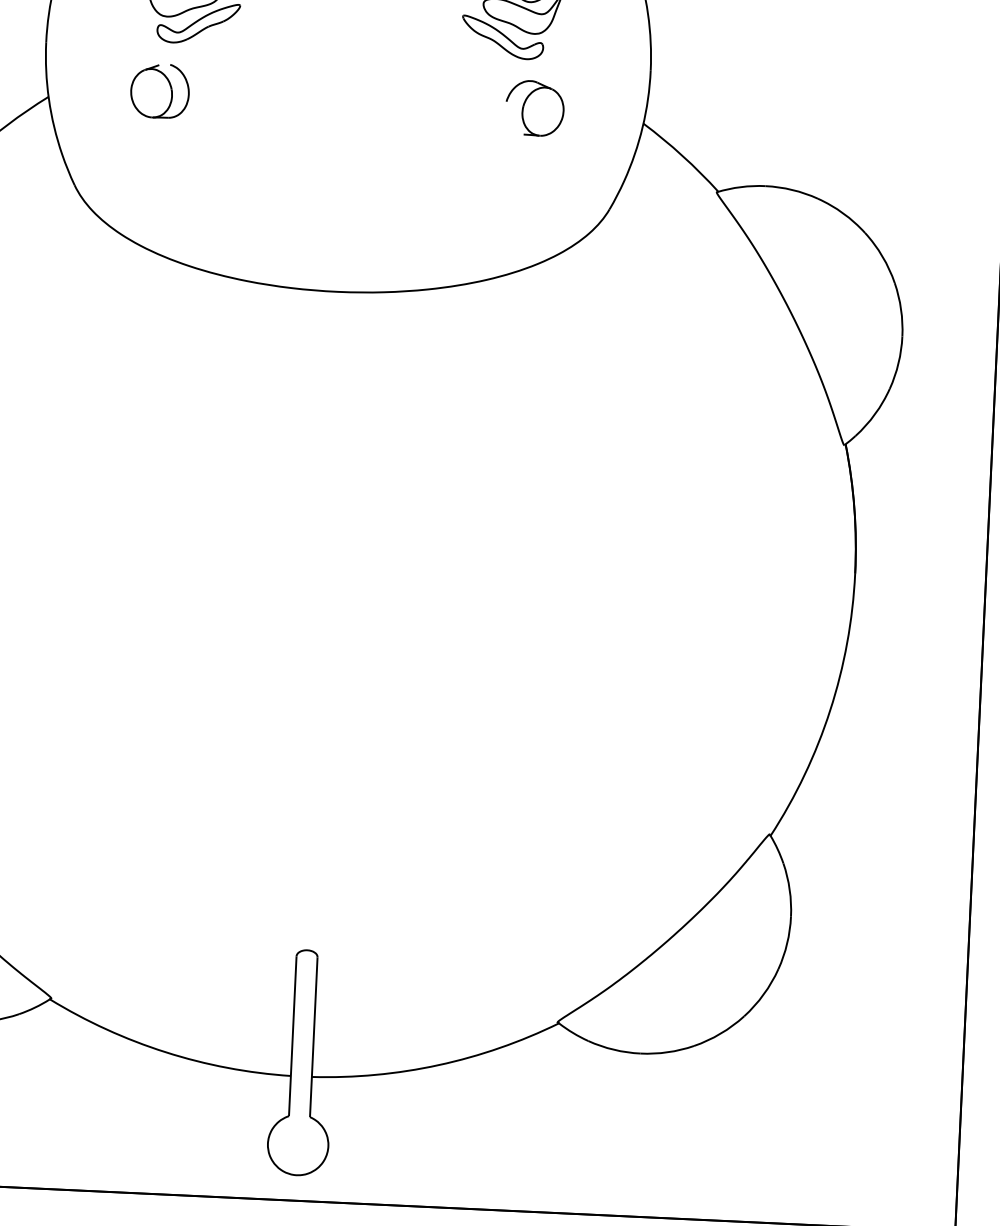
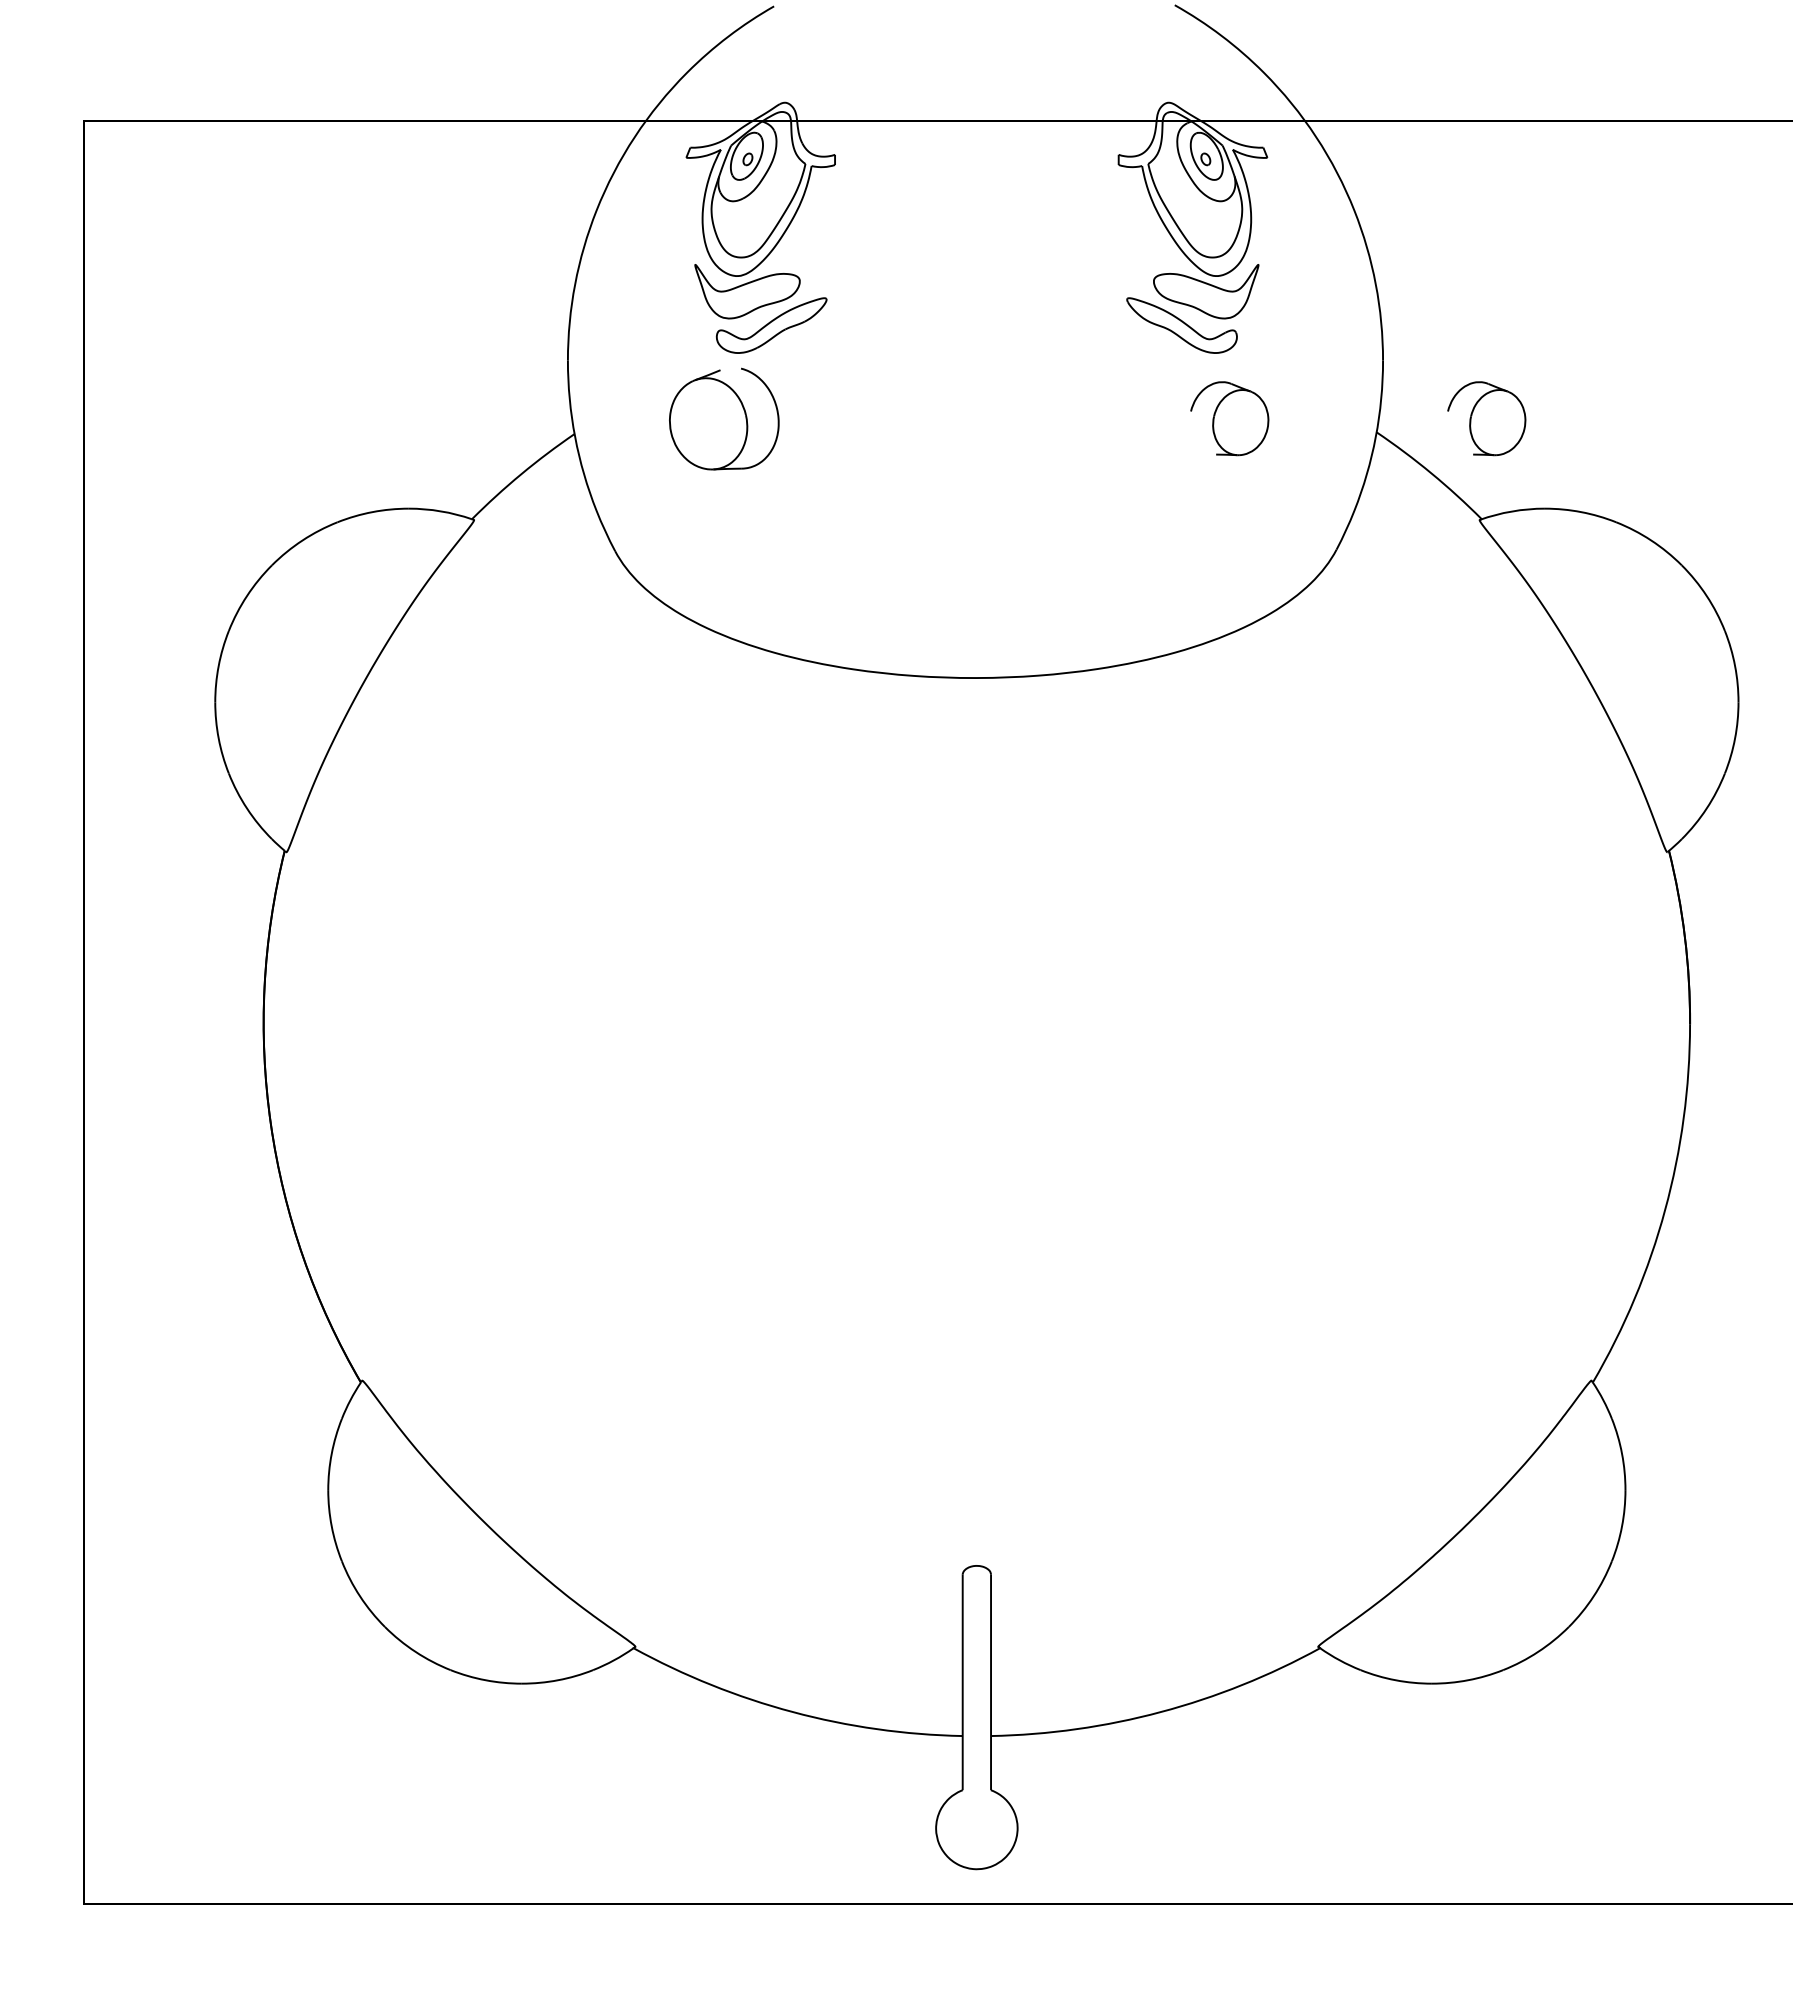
part: (159, 91) -> (723, 419), size x1.4
part: (725, 117) -> (1486, 418), added

